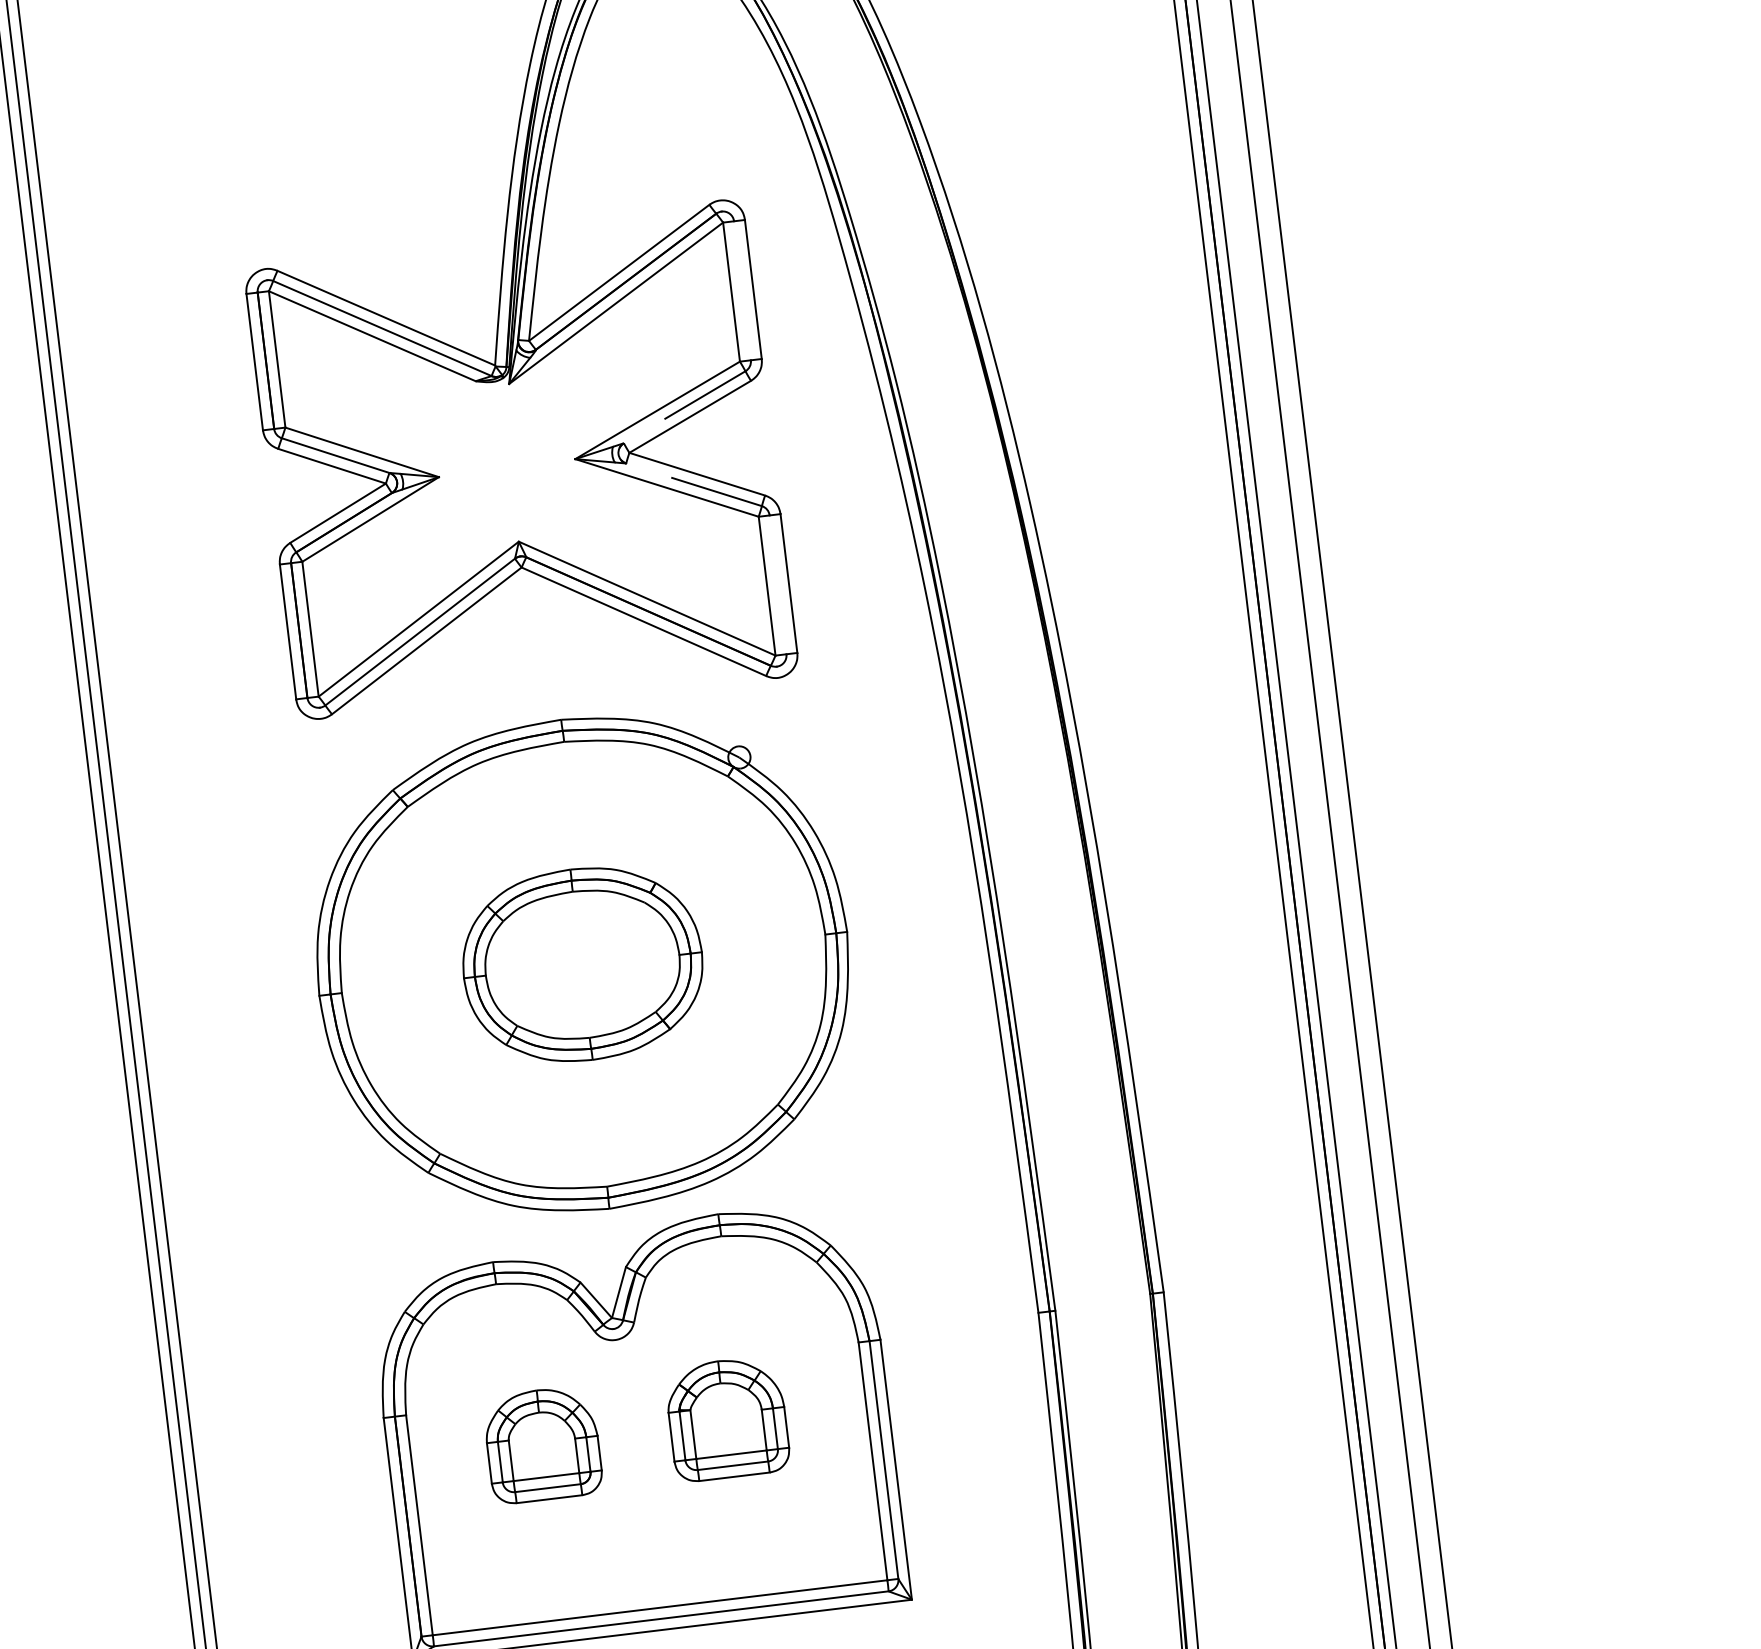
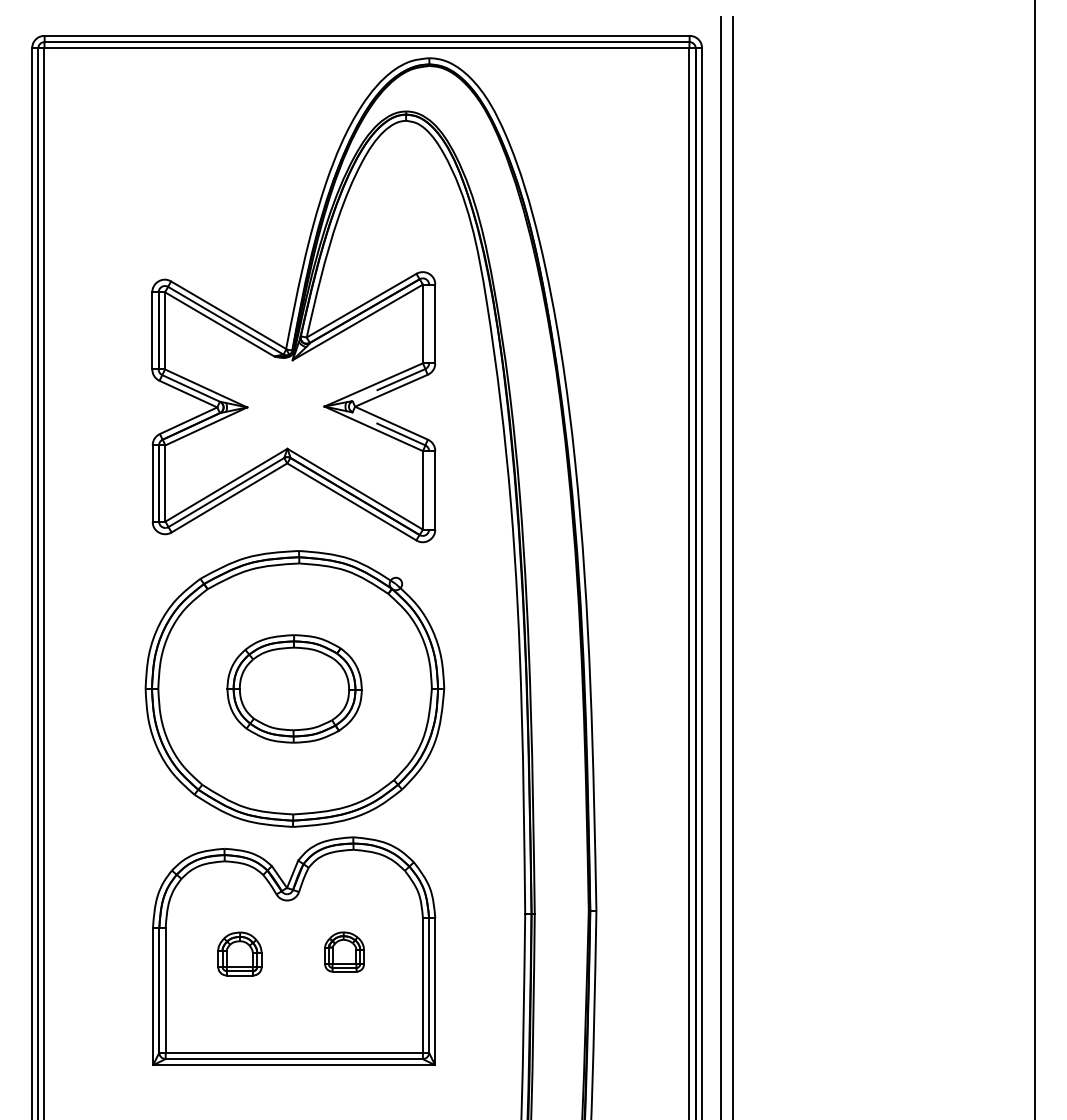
part: (727, 1417) -> (344, 951), size x0.6
part: (541, 1443) -> (239, 953), size x0.7

